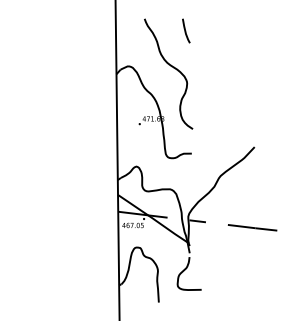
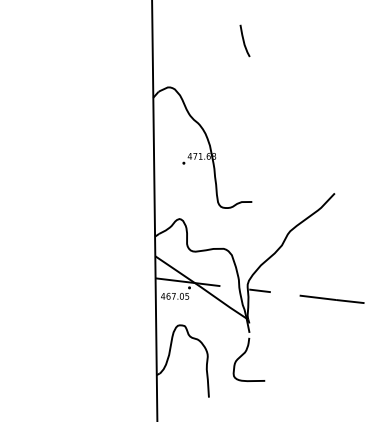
curve: (172, 68) -> (227, 89), removed

